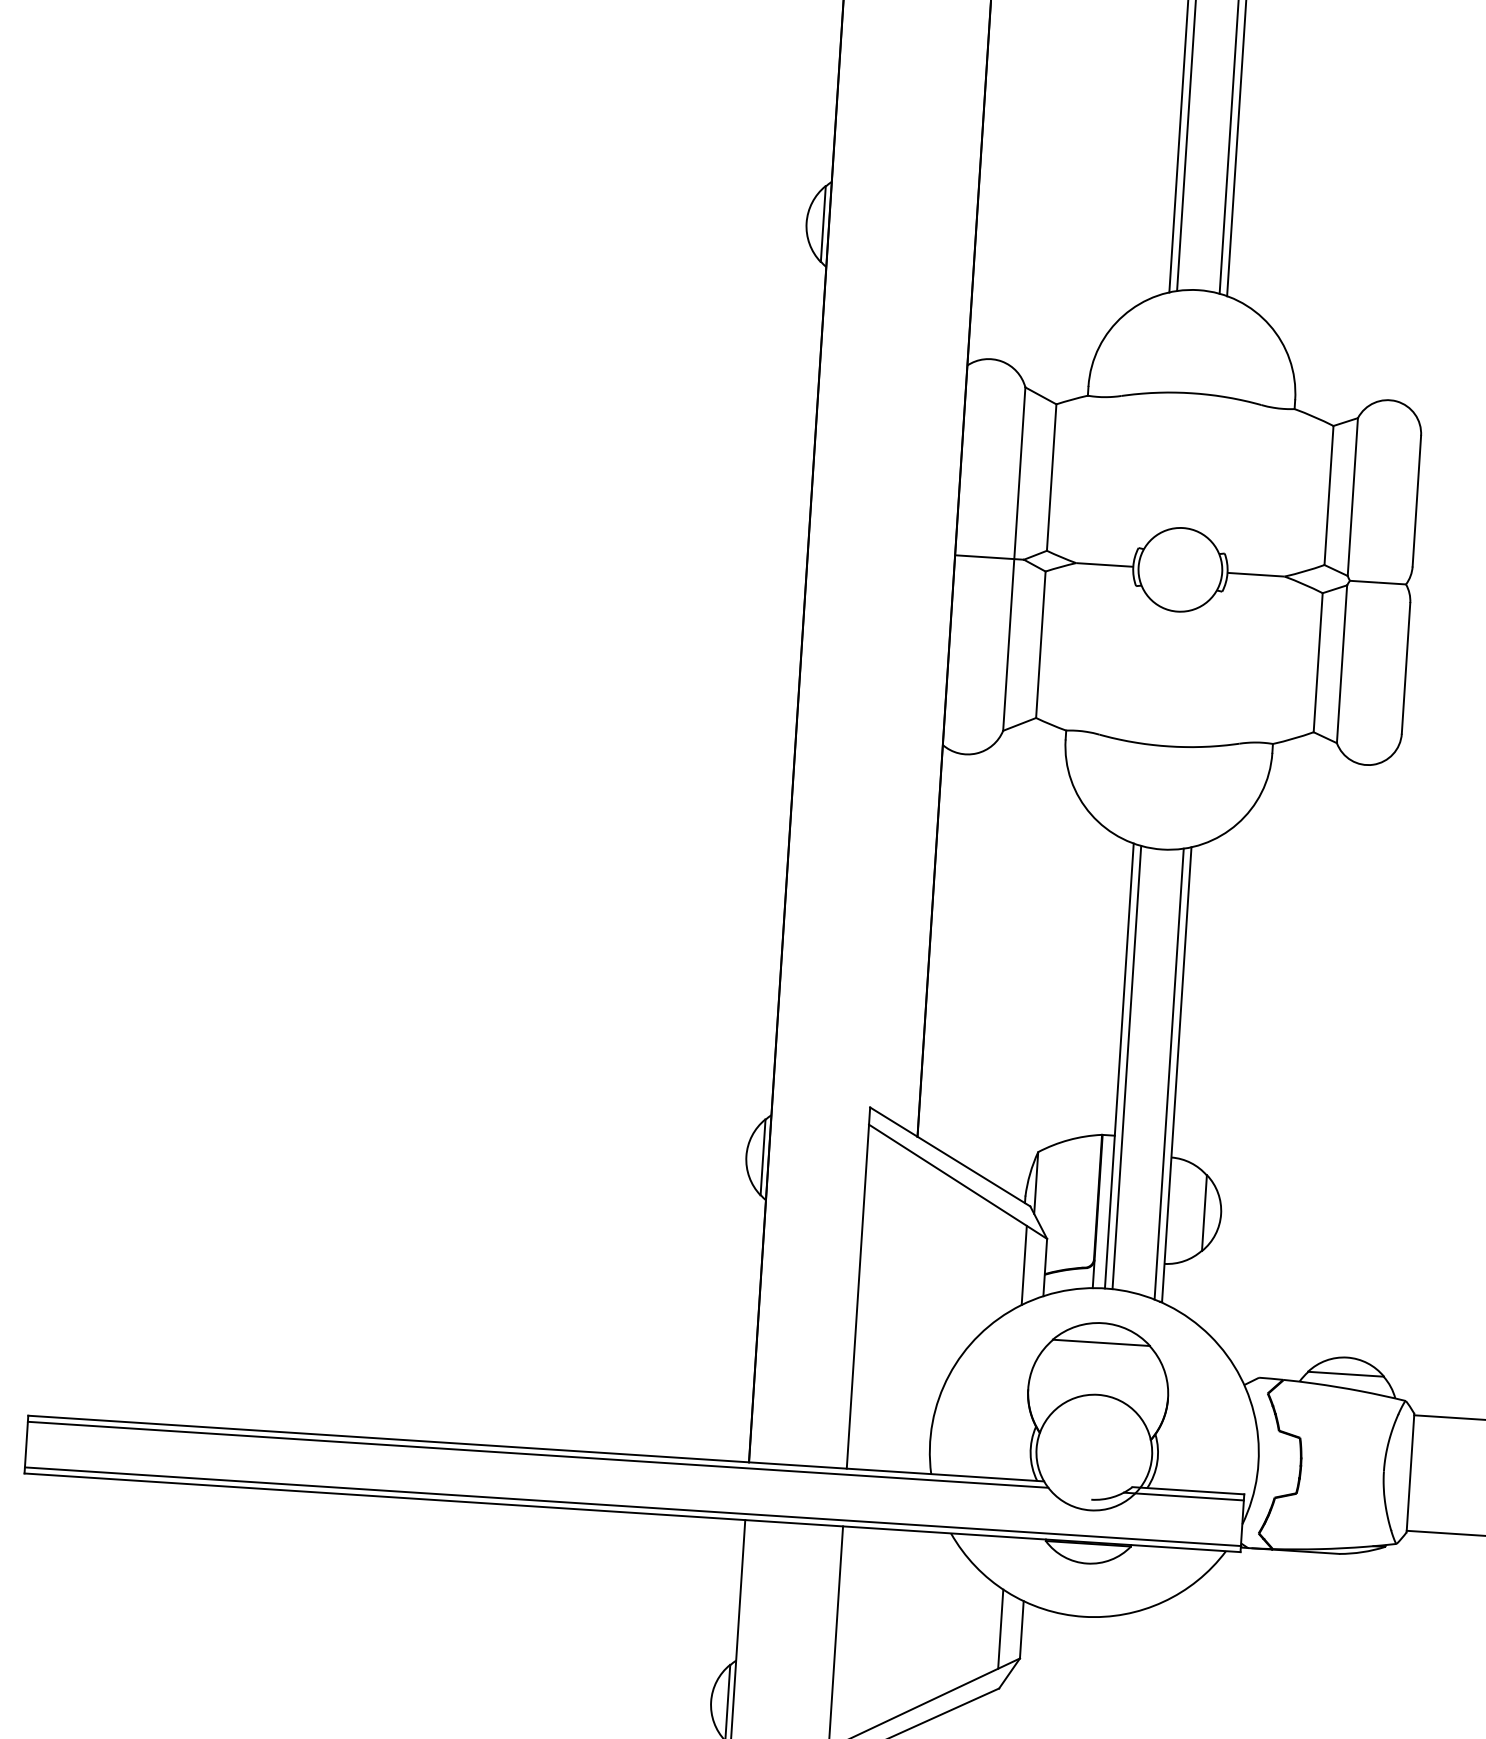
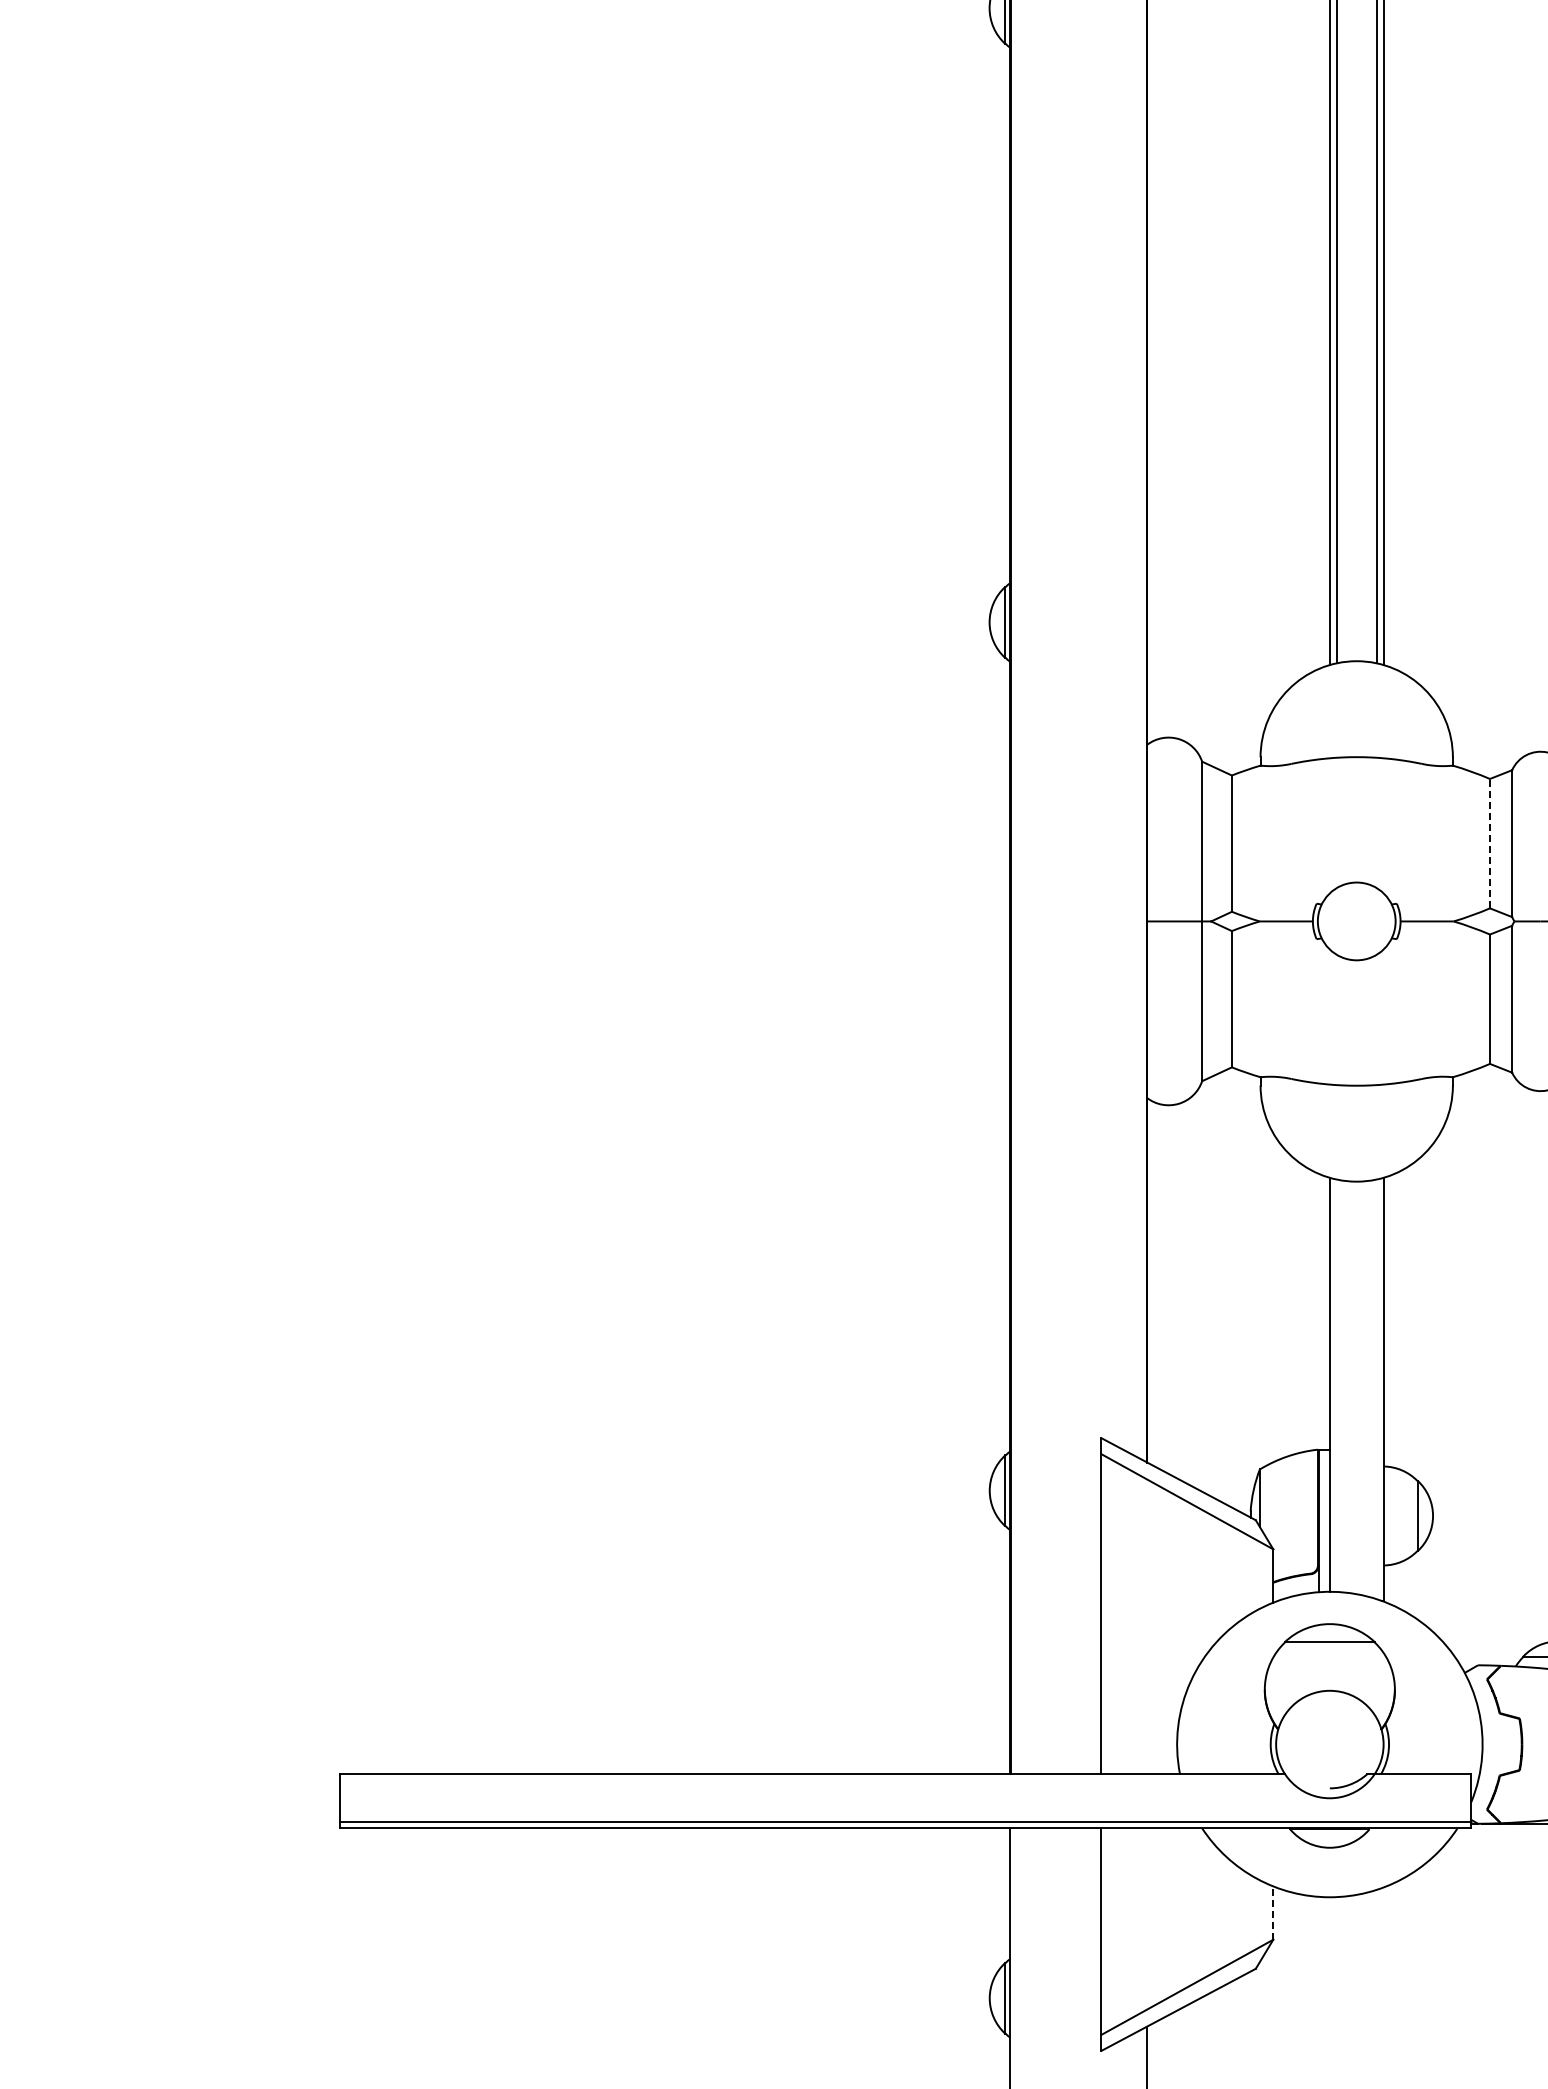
line: (1328, 495) -> (1489, 843), solid -> dashed
line: (1126, 1067) -> (1336, 1385), removed
line: (1169, 1074) -> (1376, 1389), removed
line: (1024, 1265) -> (1253, 1575), removed
line: (538, 1454) -> (814, 1779), removed
line: (1183, 1496) -> (1415, 1779), removed
line: (1000, 1628) -> (1253, 1913), removed
line: (1022, 1630) -> (1273, 1913), solid -> dashed

